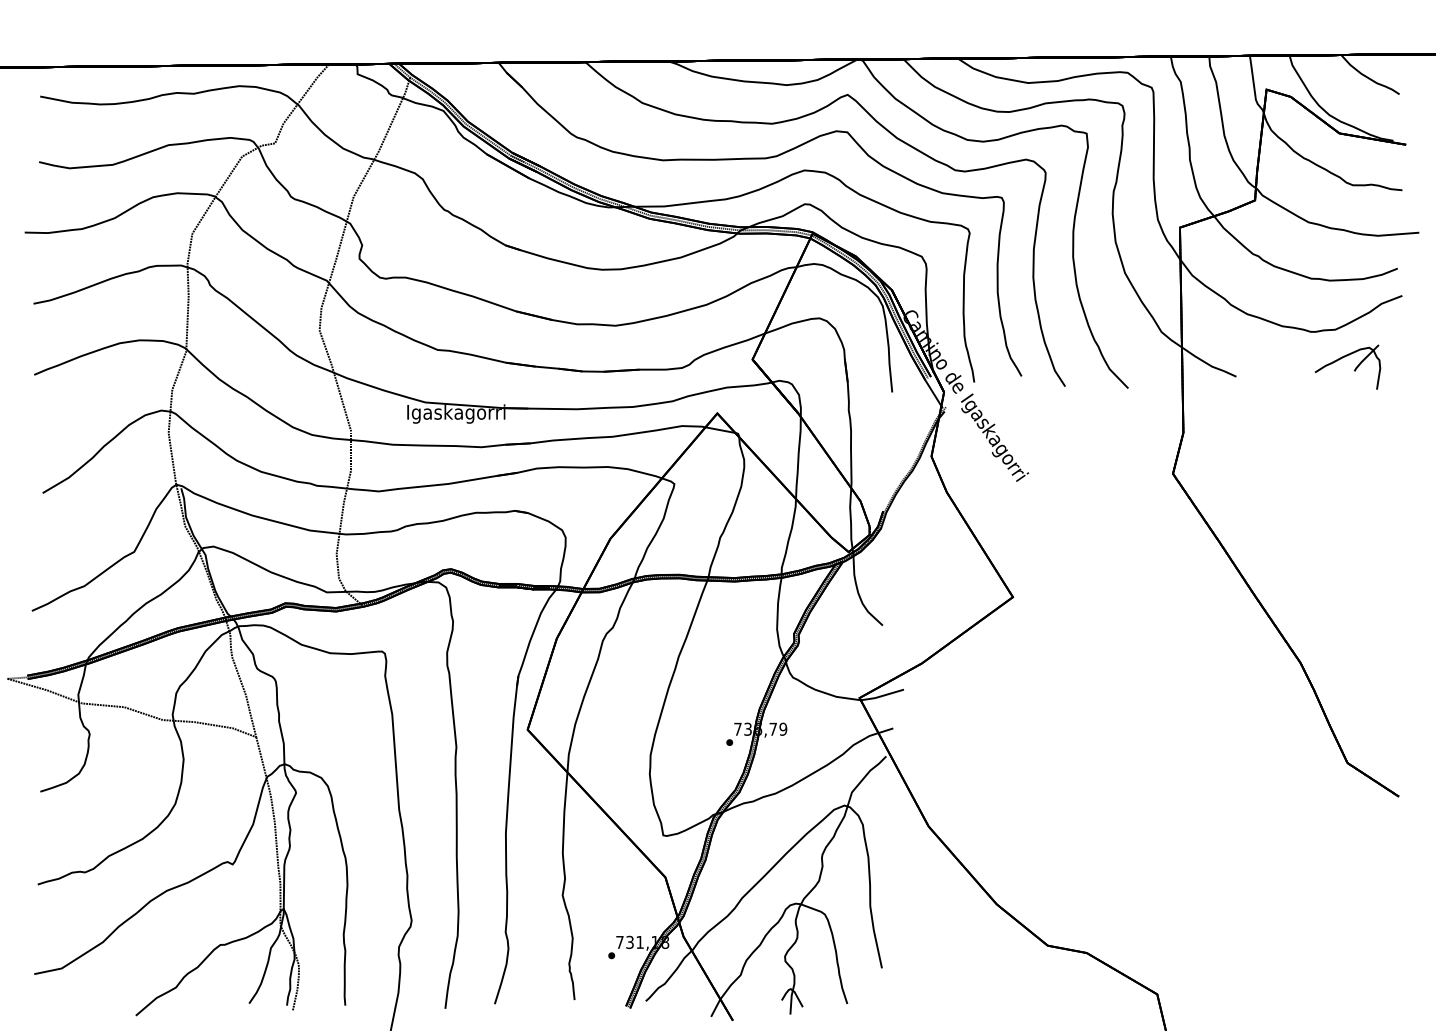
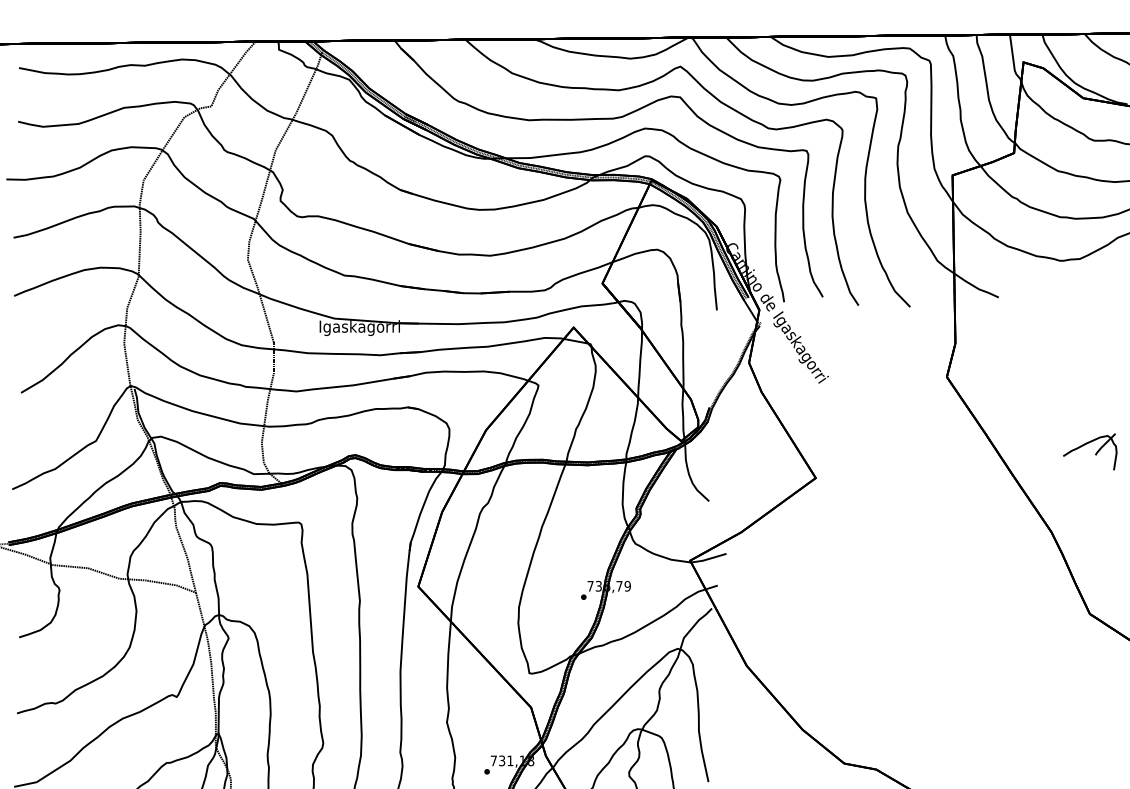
part: (1354, 369) -> (1095, 453), moved

